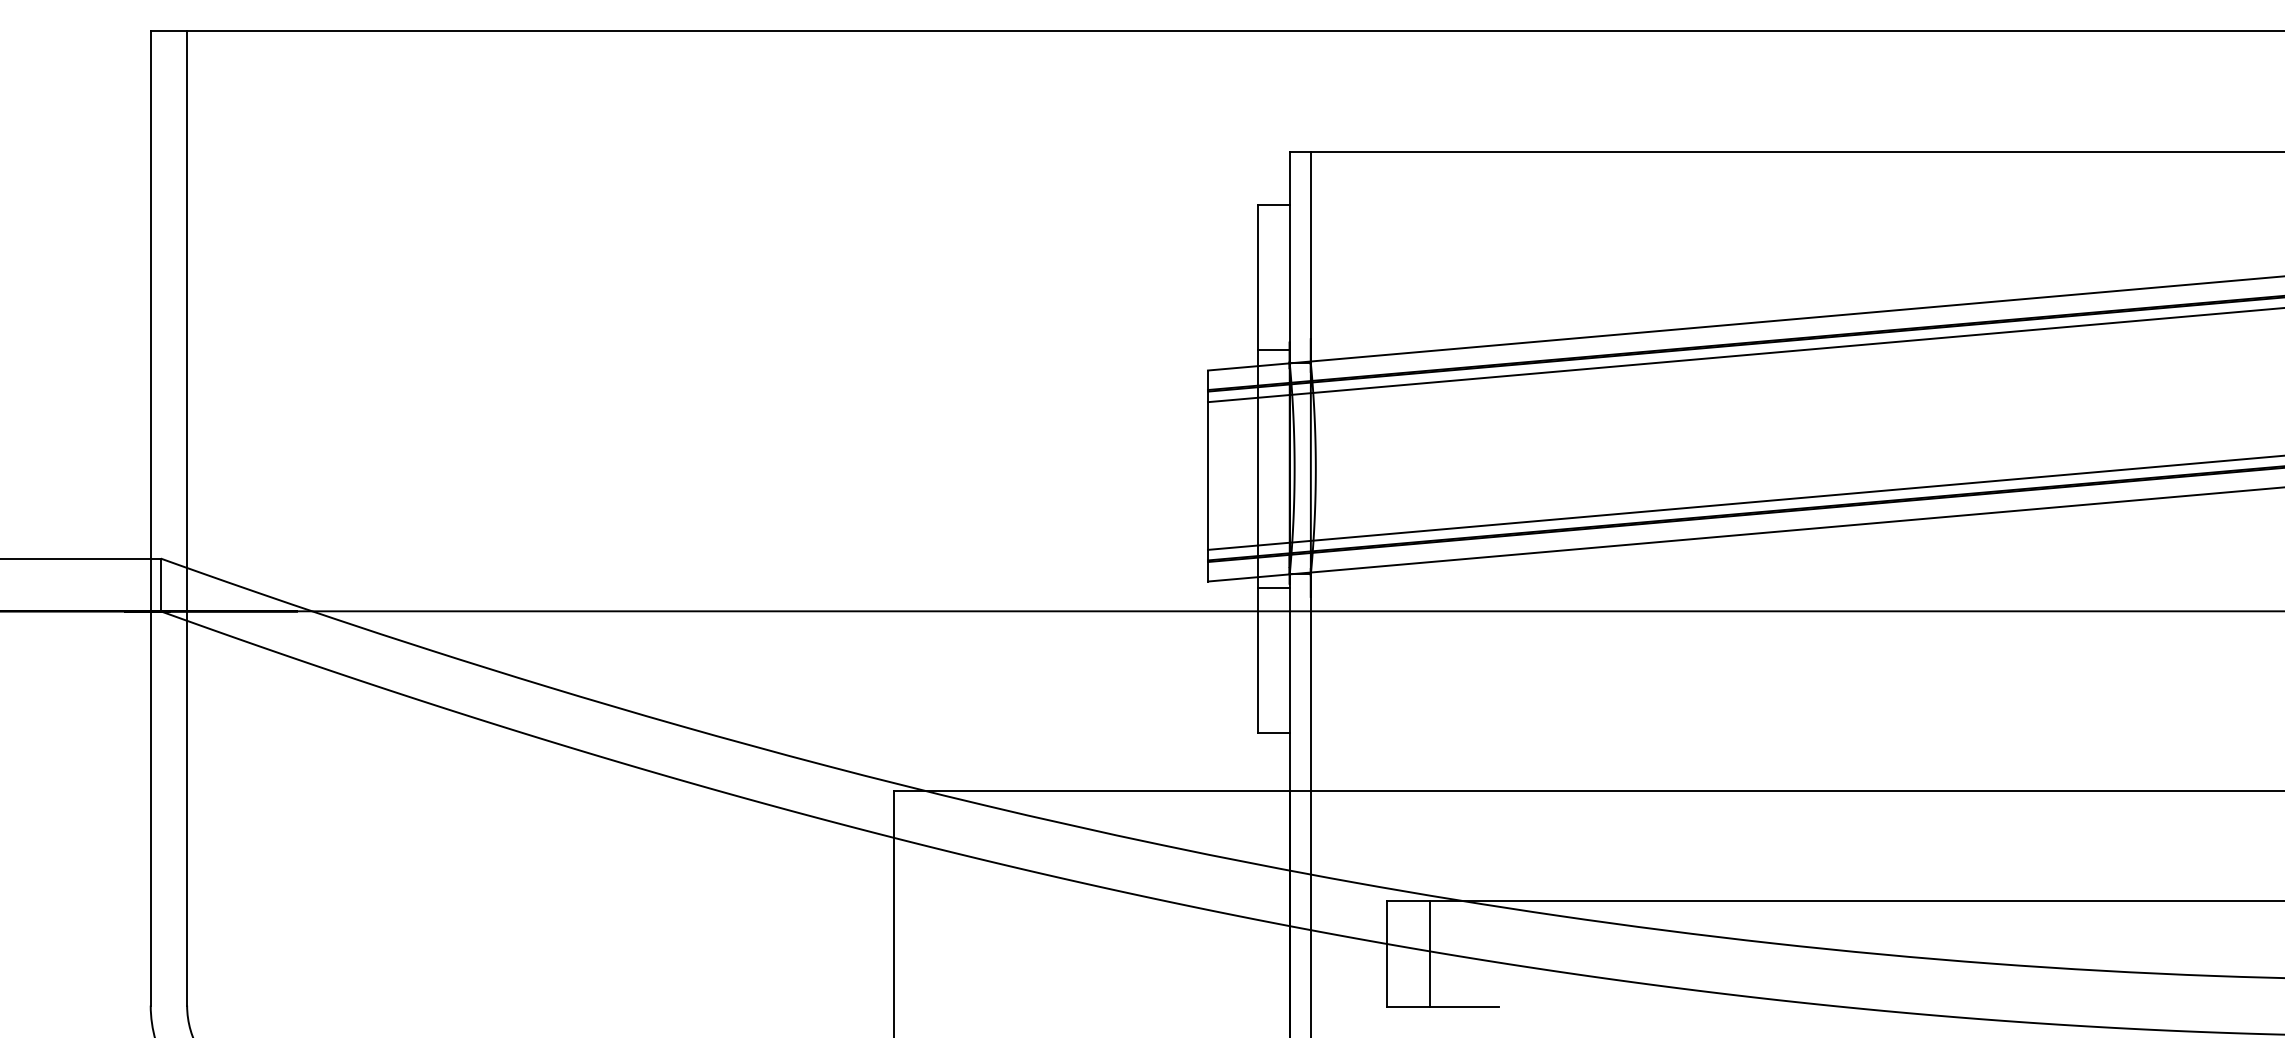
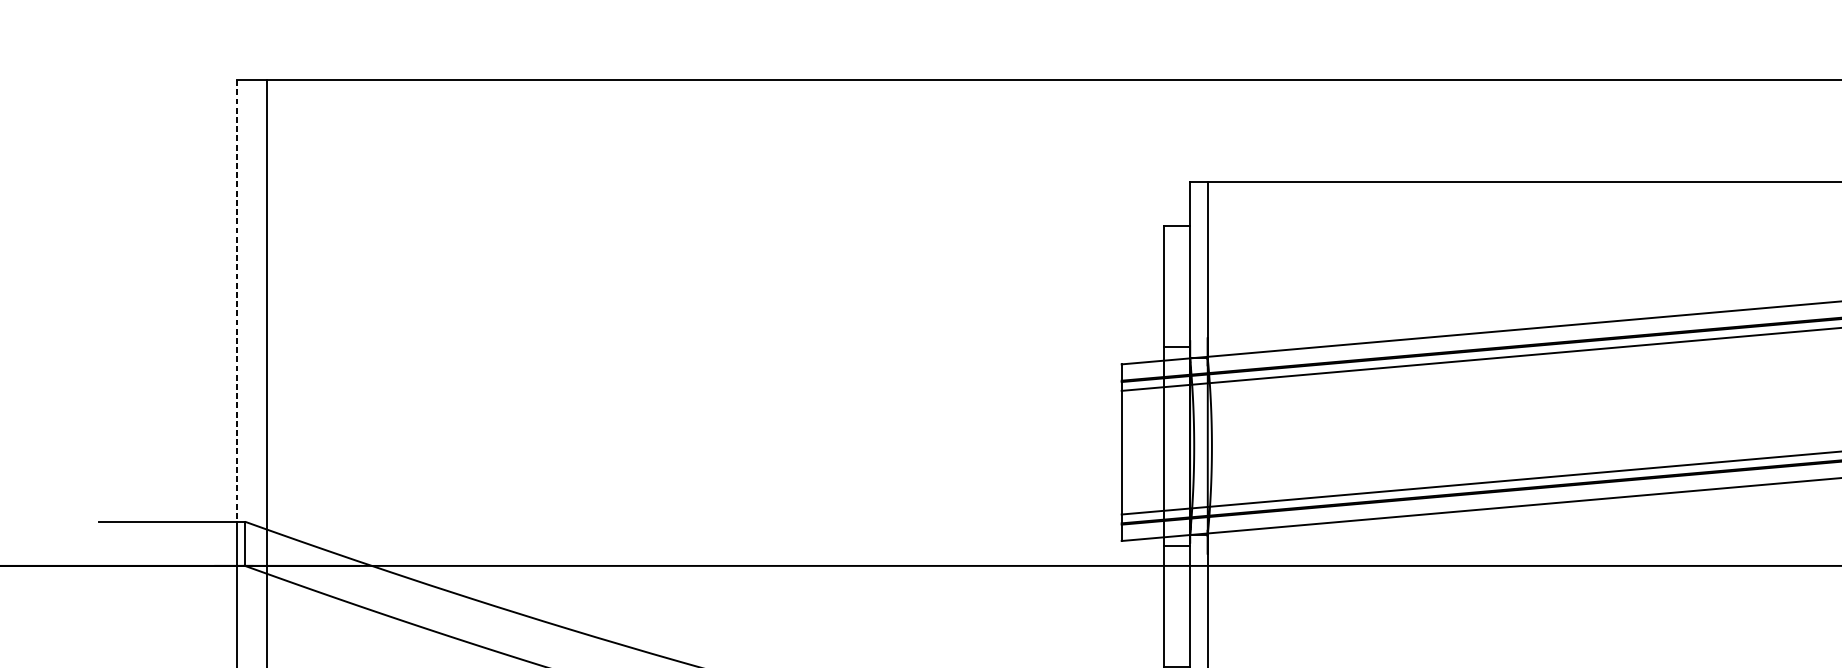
line: (150, 294) -> (236, 300), solid -> dashed

